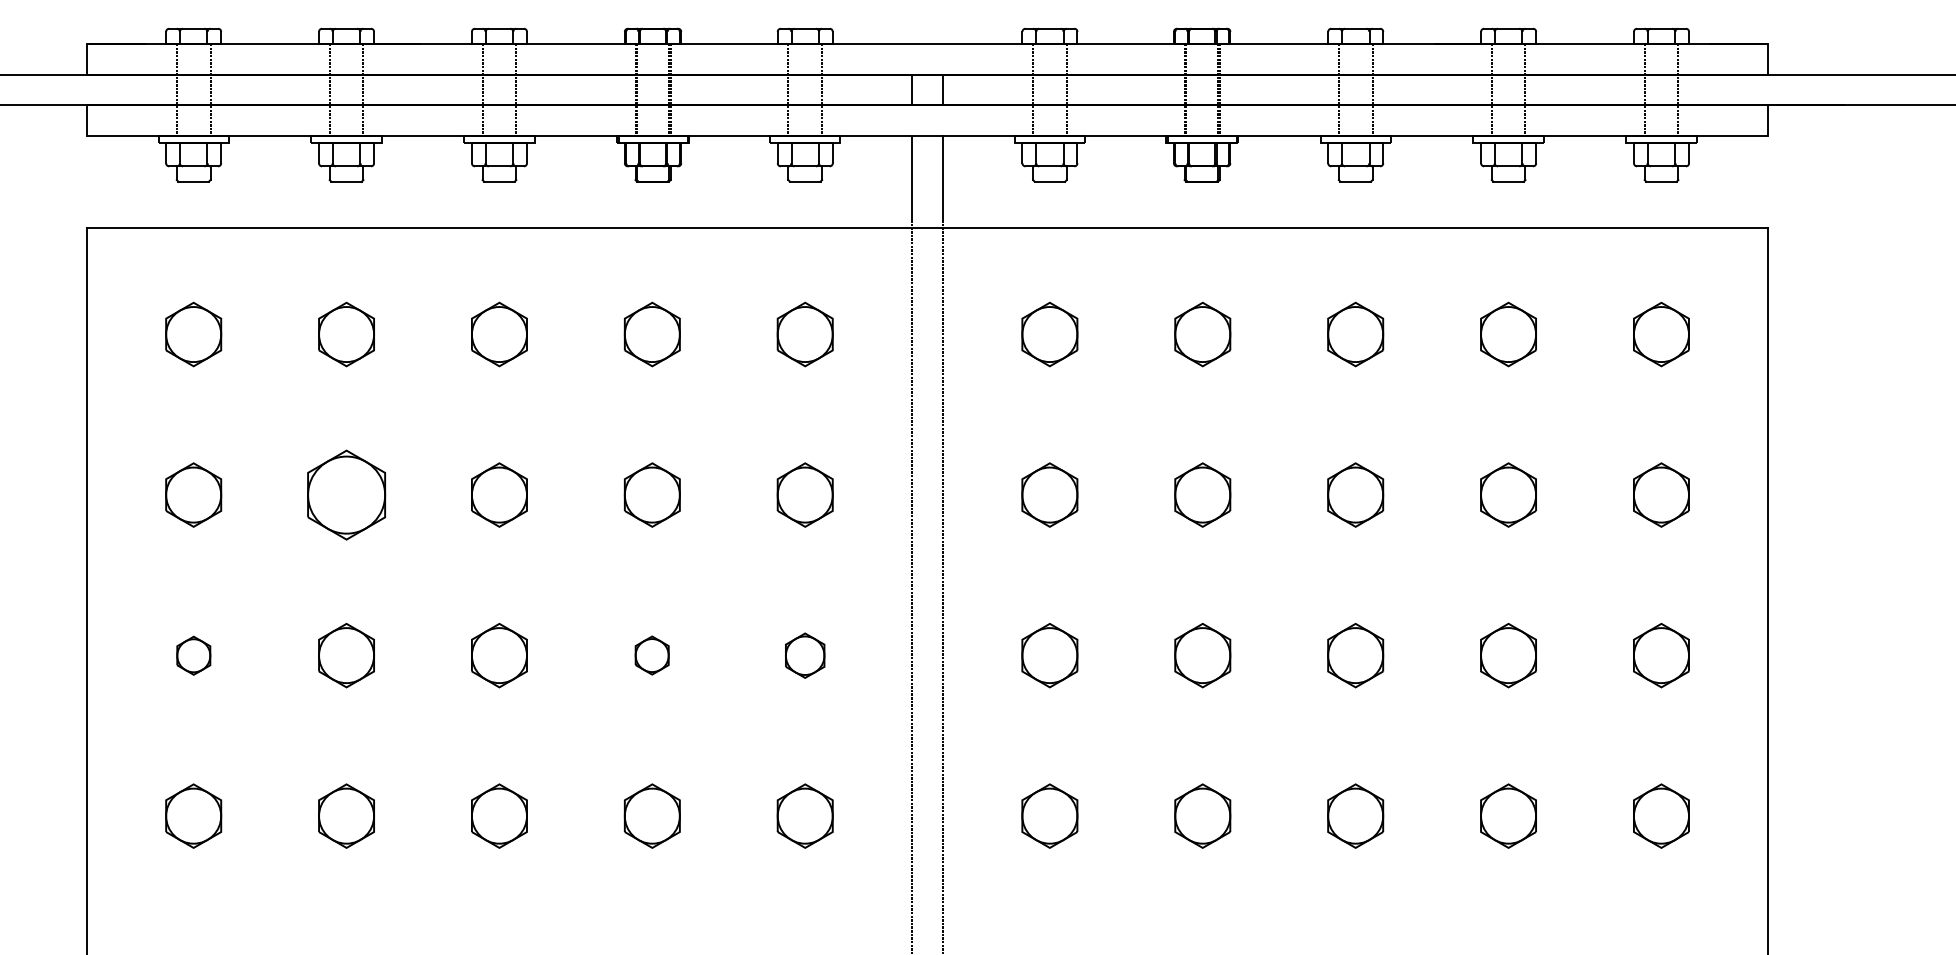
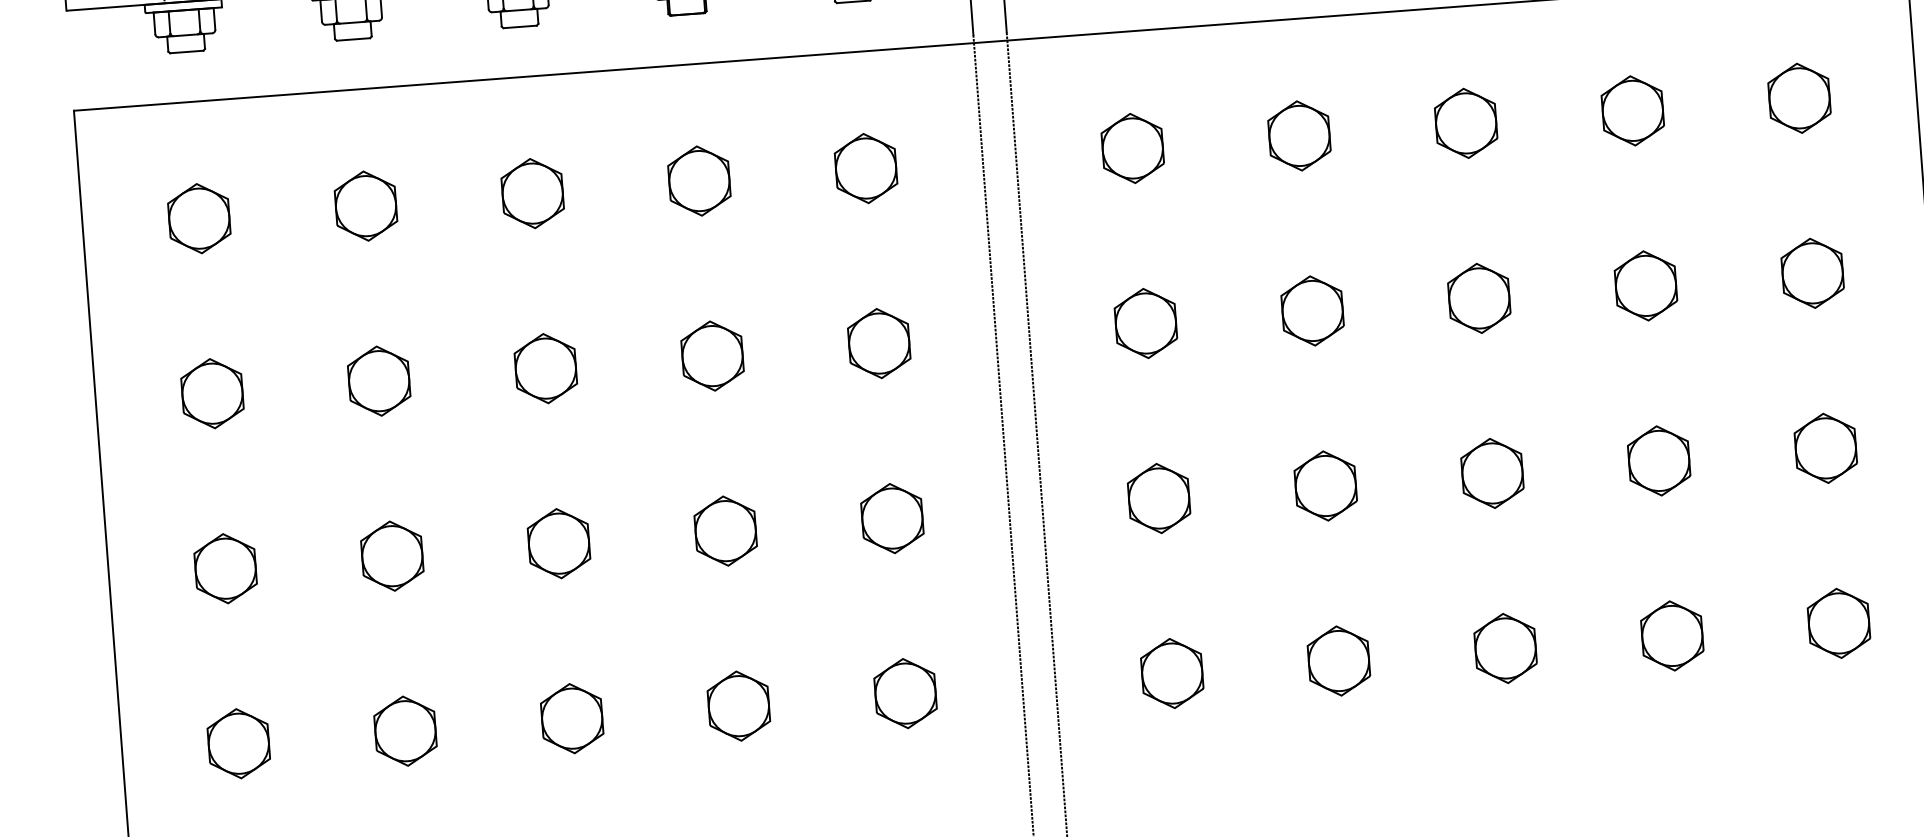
part: (346, 494) -> (379, 380), size x0.71
part: (193, 655) -> (225, 568), size x1.67
part: (651, 655) -> (724, 531), size x1.67
part: (804, 655) -> (891, 518), size x1.43

